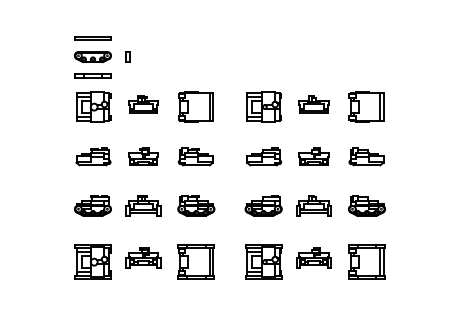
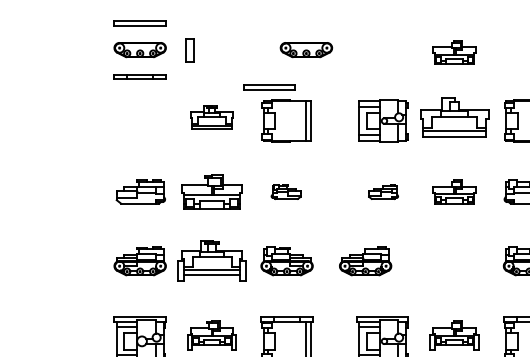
part: (127, 56) -> (189, 49), size x1.6
part: (209, 57) -> (305, 50), added
part: (313, 58) -> (453, 51), added
line: (183, 82) -> (268, 86), added
part: (313, 104) -> (453, 117), size x1.6
part: (93, 106) -> (140, 120), removed
part: (143, 156) -> (211, 191), size x1.4
part: (195, 156) -> (285, 191), size x0.6
part: (264, 156) -> (383, 191), size x0.6
part: (143, 205) -> (211, 260), size x1.4
part: (263, 205) -> (365, 260), moved
part: (313, 205) -> (453, 260), removed

